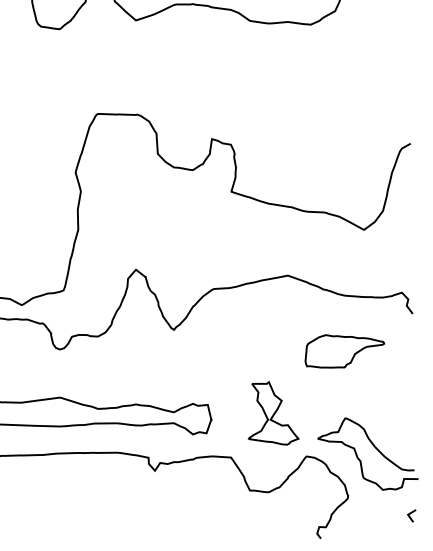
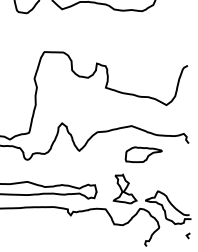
part: (344, 350) -> (143, 154), moved

